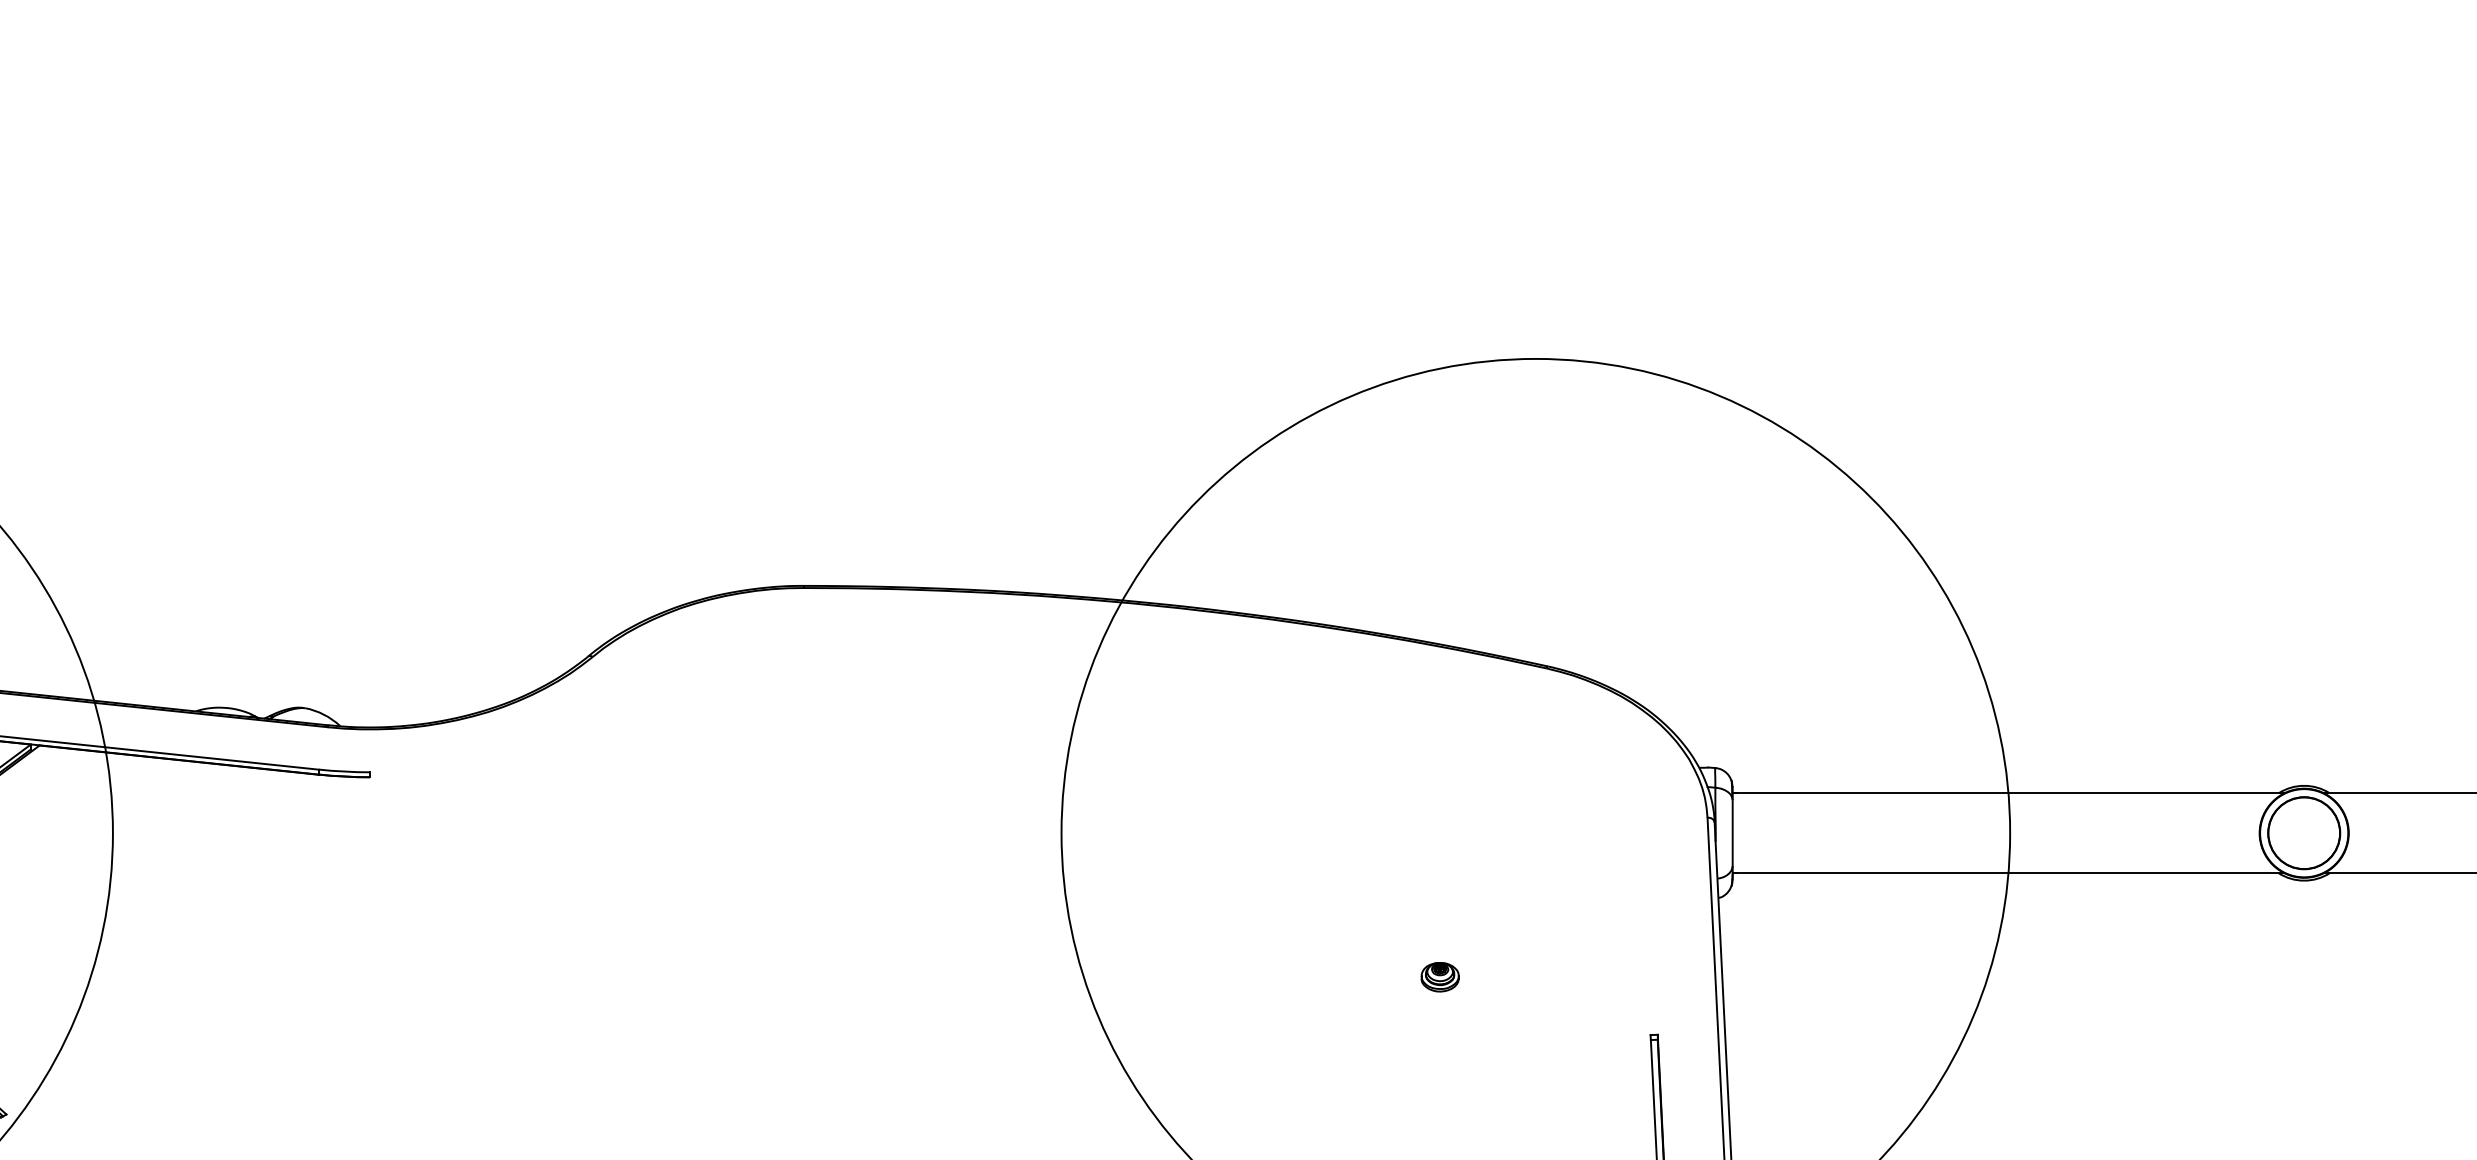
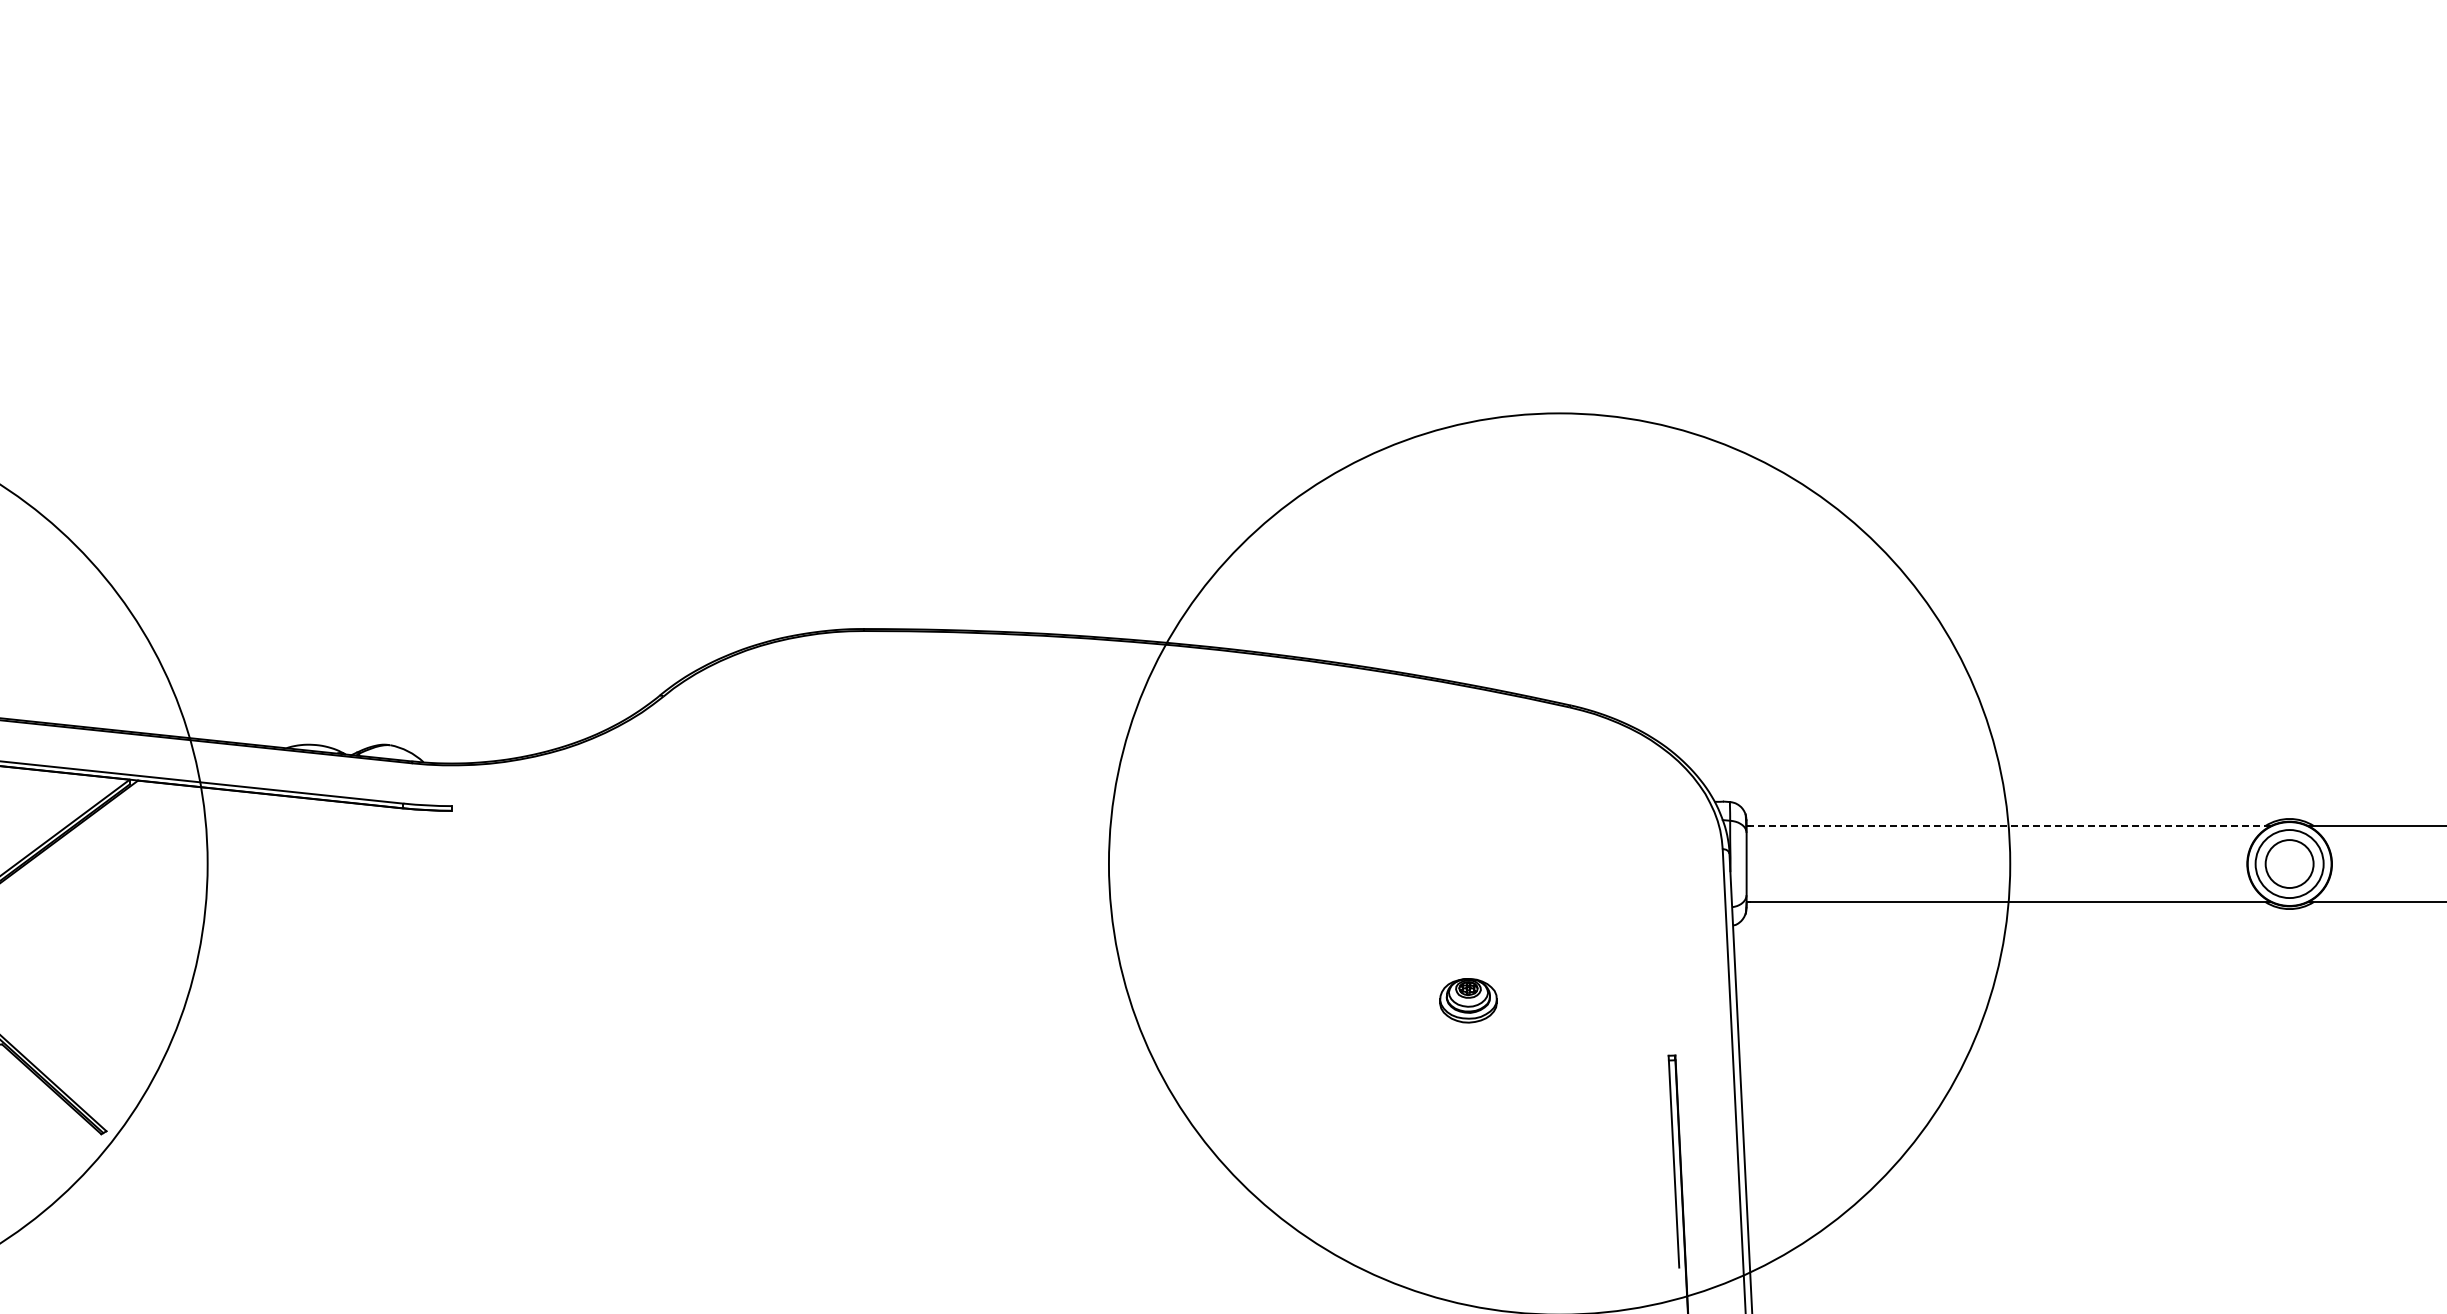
line: (2008, 793) -> (2008, 826), solid -> dashed
circle: (2304, 832) -> (2289, 863), size x0.7
part: (1439, 976) -> (1468, 1000), size x1.6

